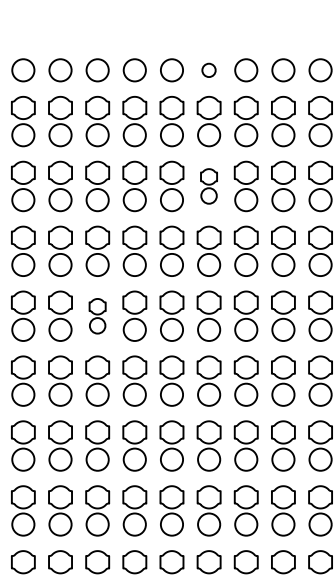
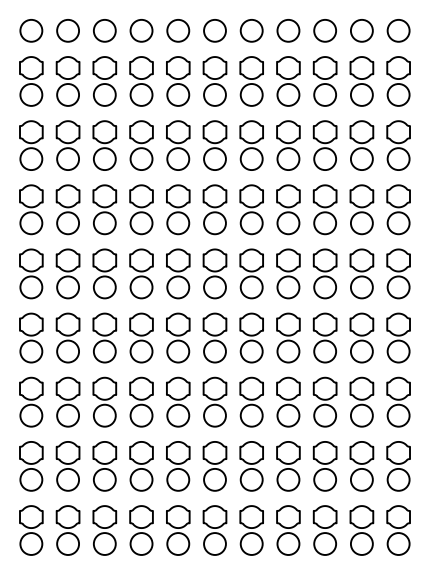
circle: (208, 70) -> (251, 30), size x1.67
part: (208, 186) -> (251, 145), size x1.43
part: (97, 315) -> (141, 273), size x1.43

